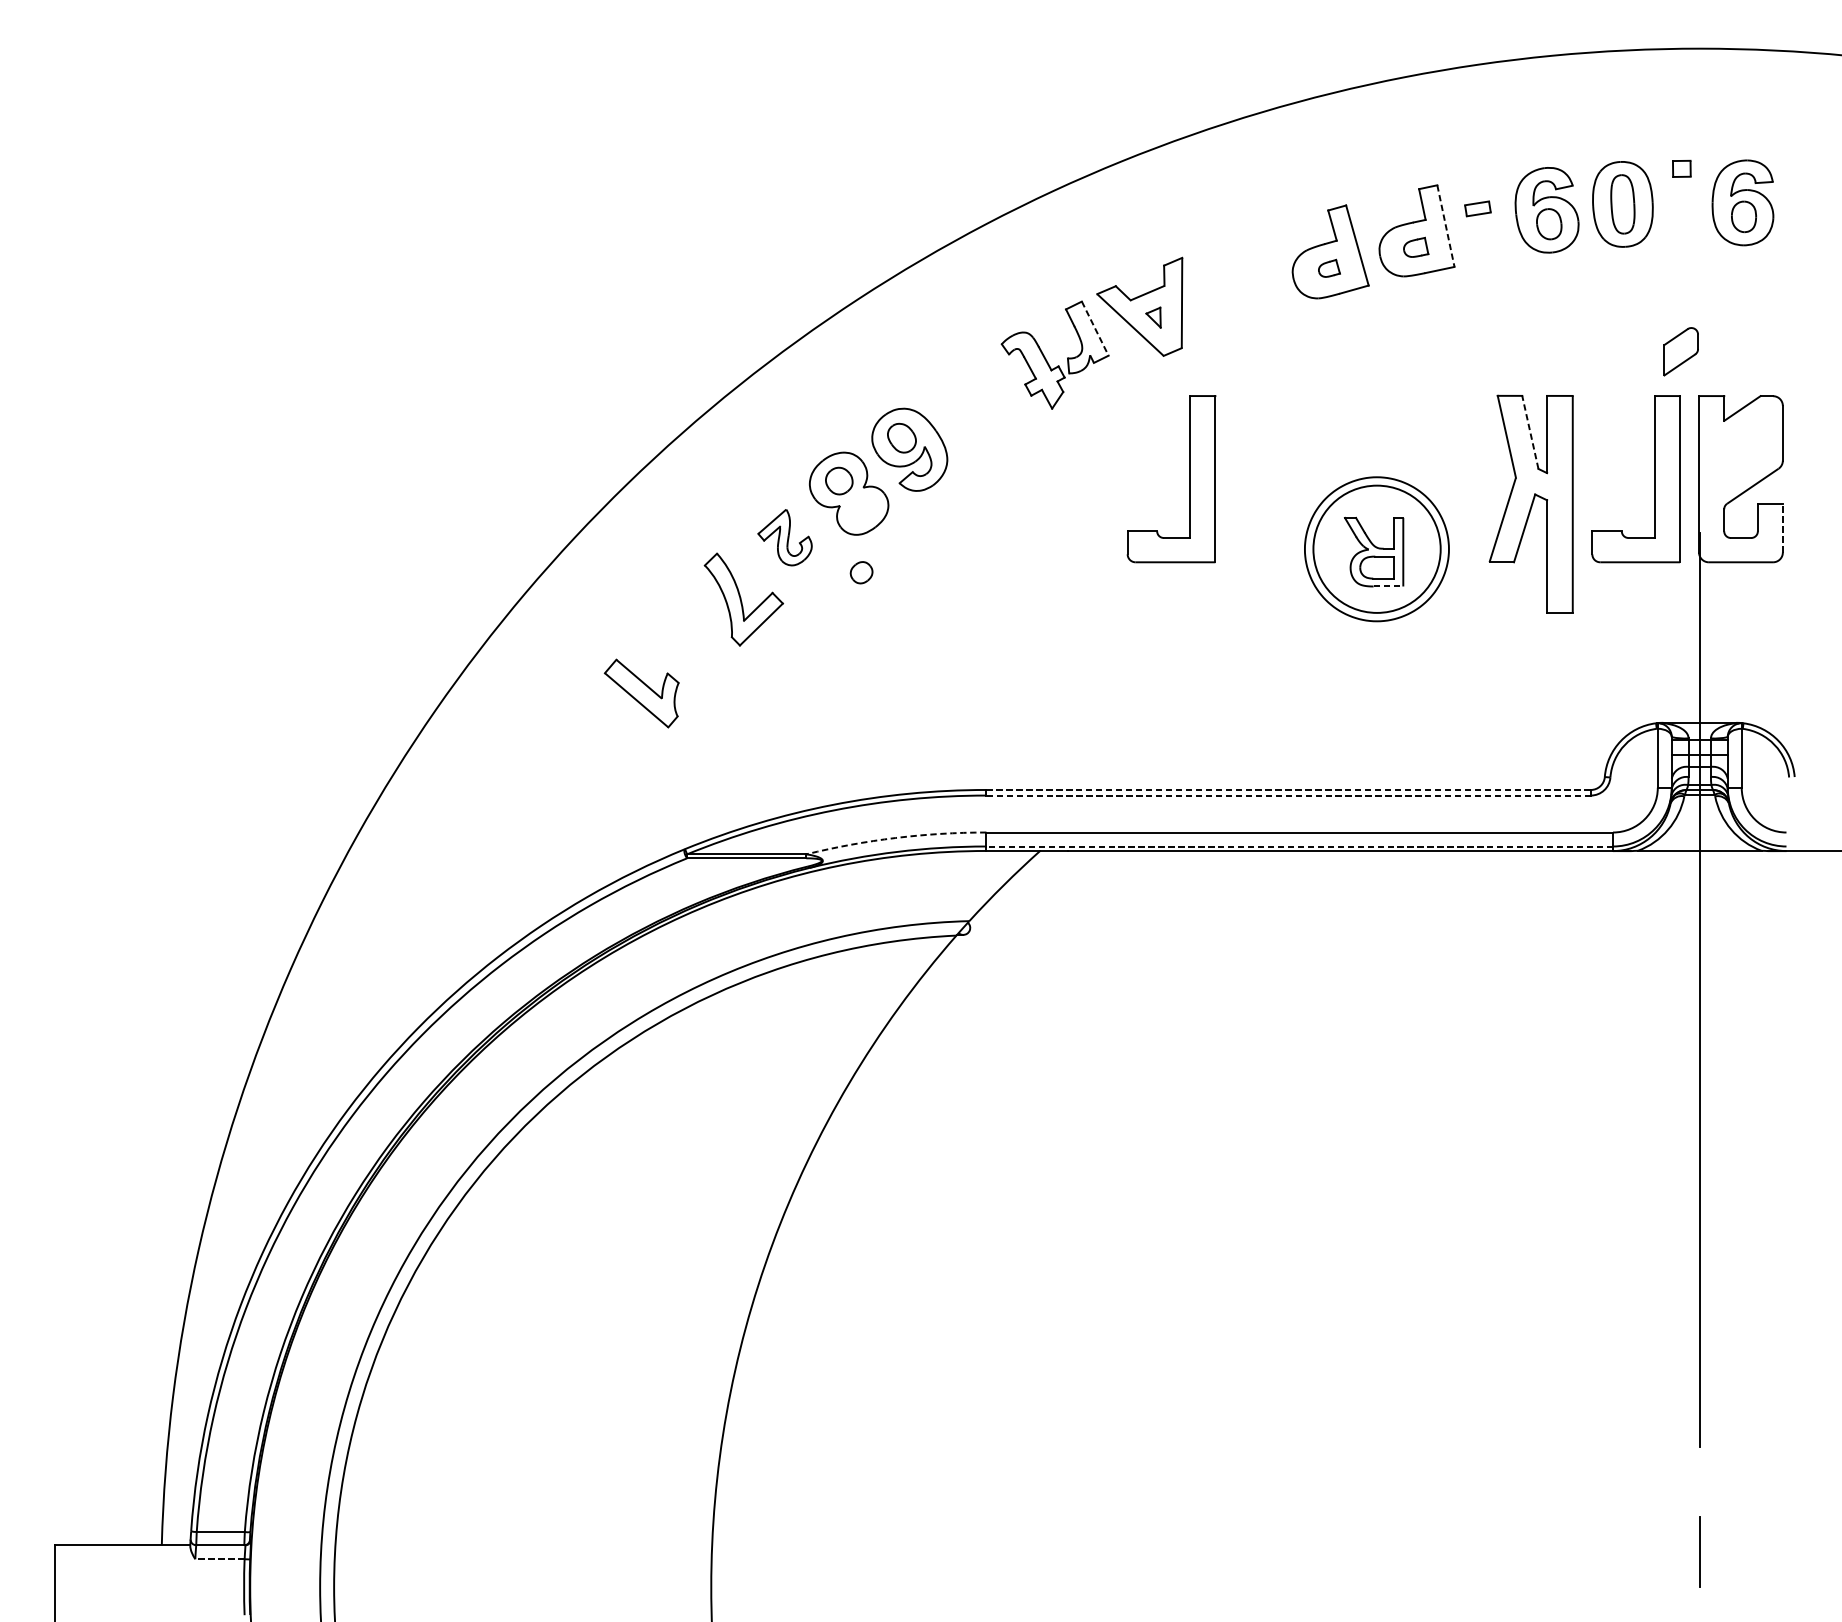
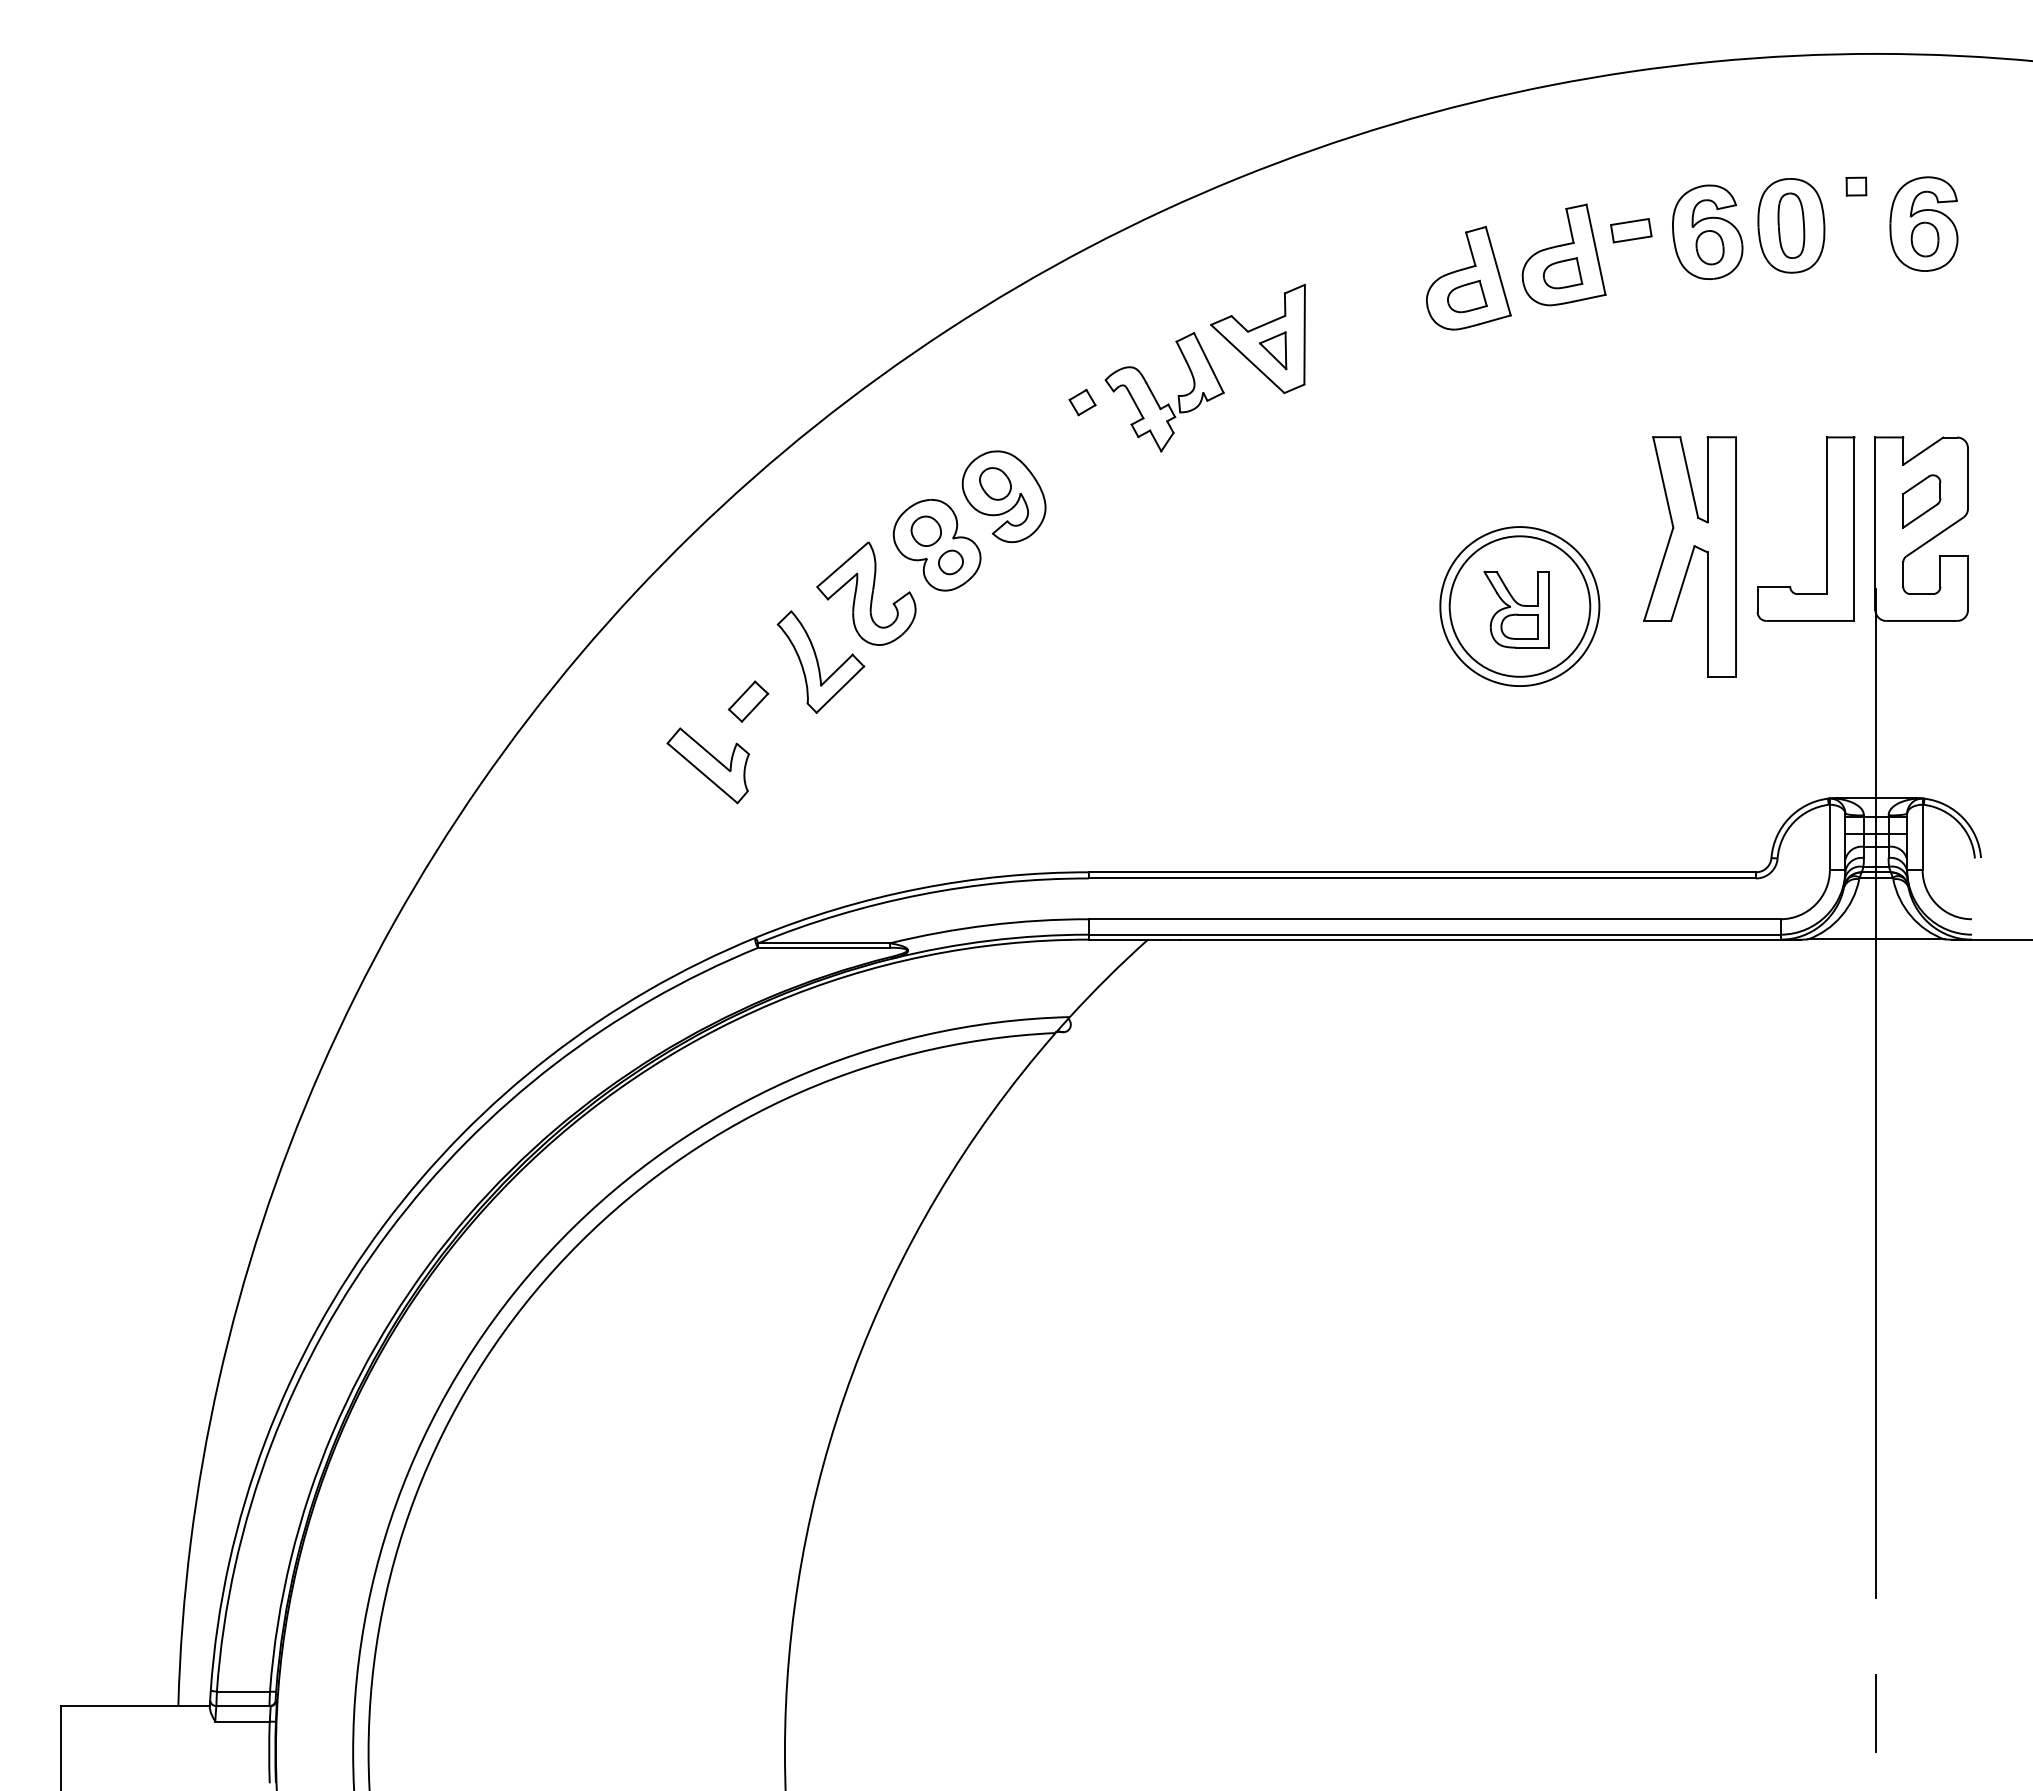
part: (1478, 208) -> (1631, 230), size x1.43
line: (1446, 226) -> (1596, 250), dashed -> solid
part: (1416, 247) -> (1563, 273), size x1.43
part: (1329, 268) -> (1467, 296), size x1.67
part: (1153, 317) -> (1273, 350), size x1.67
line: (1095, 329) -> (1209, 363), dashed -> solid
part: (1680, 351) -> (1921, 501), moved
part: (980, 364) -> (1082, 402), added
line: (1530, 432) -> (1689, 477), dashed -> solid
part: (1190, 478) -> (1313, 528), removed
line: (1782, 528) -> (1967, 583), dashed -> solid
part: (785, 537) -> (866, 593), size x1.67
part: (861, 572) -> (950, 562), moved
line: (1389, 586) -> (1533, 647), dashed -> solid
part: (678, 635) -> (748, 701), added
line: (1288, 790) -> (1422, 872), dashed -> solid
line: (1288, 795) -> (1422, 878), dashed -> solid
arc: (895, 838) -> (988, 925), dashed -> solid
line: (1299, 846) -> (1434, 934), dashed -> solid
line: (219, 1559) -> (242, 1721), dashed -> solid

